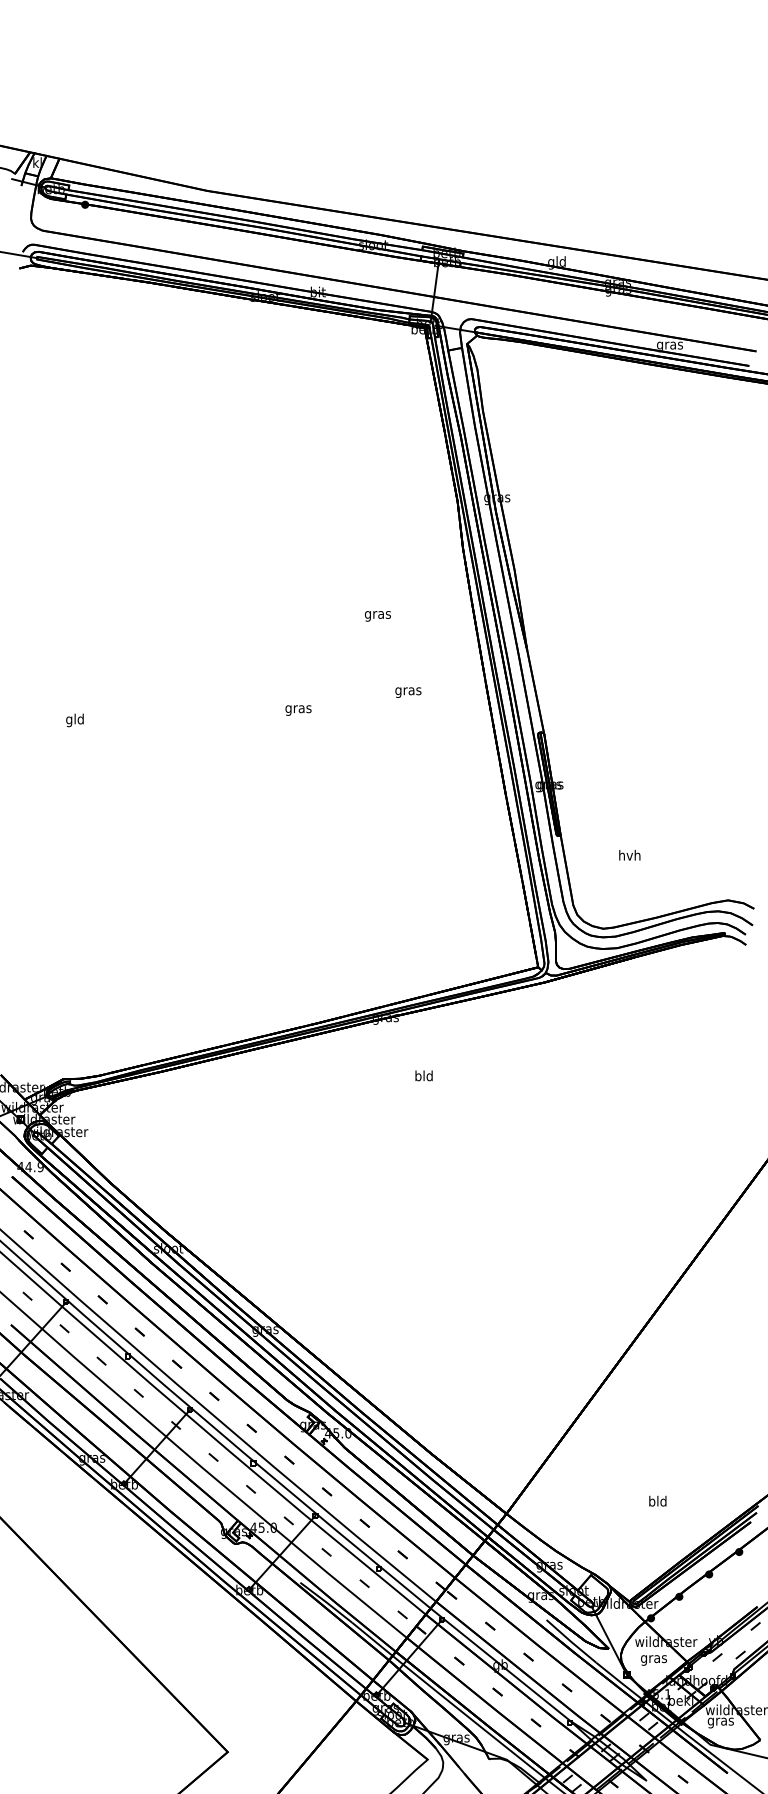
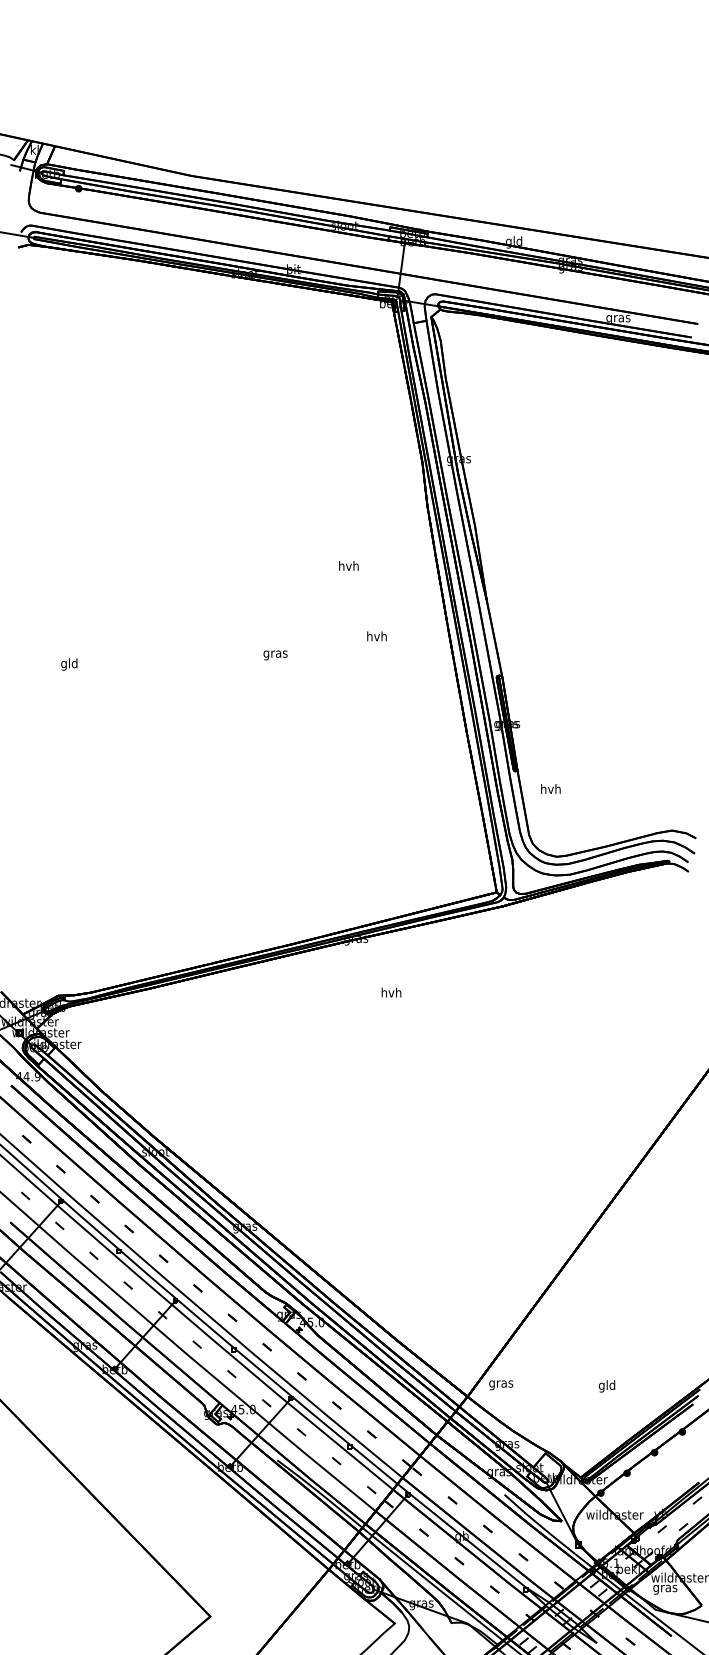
text: (377, 614) -> (348, 566), gras -> hvh
text: (408, 690) -> (377, 636), gras -> hvh
text: (629, 855) -> (550, 789), moved
text: (423, 1075) -> (390, 992), bld -> hvh
text: (651, 1502) -> (601, 1386), bld -> gld
text: (653, 1660) -> (500, 1385), moved

